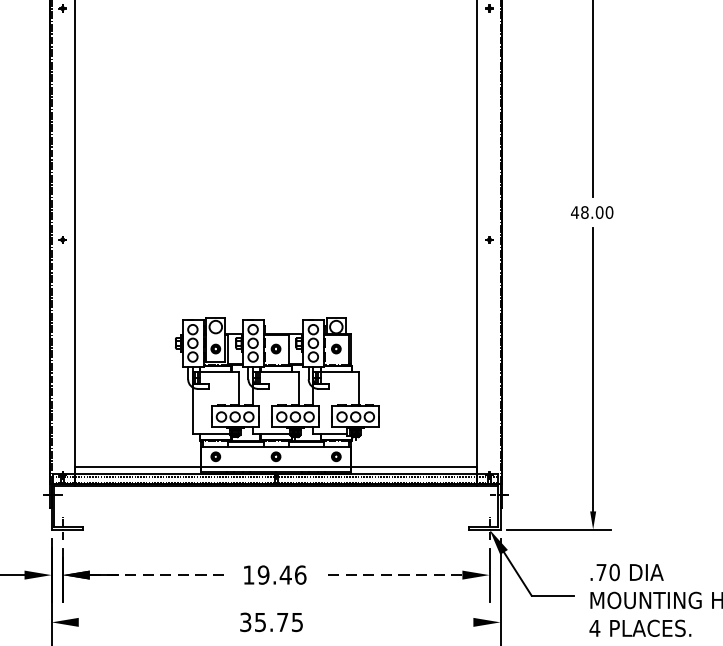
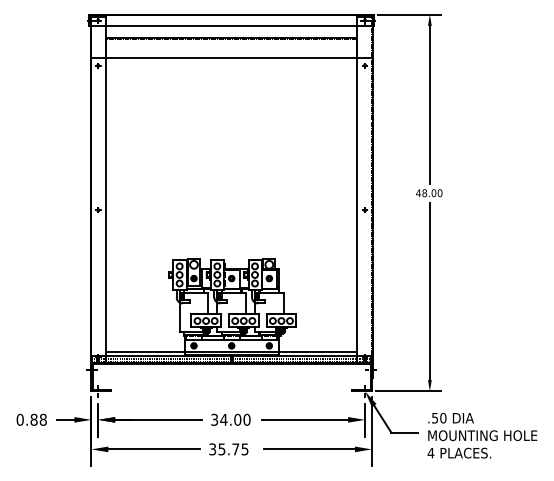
text: (602, 572) -> (435, 418), .70 -> .50
line: (159, 574) -> (158, 419), dashed -> solid
text: (274, 574) -> (230, 419), 19.46 -> 34.00
line: (392, 574) -> (304, 419), dashed -> solid
line: (151, 622) -> (153, 449), added
line: (400, 622) -> (309, 449), added

